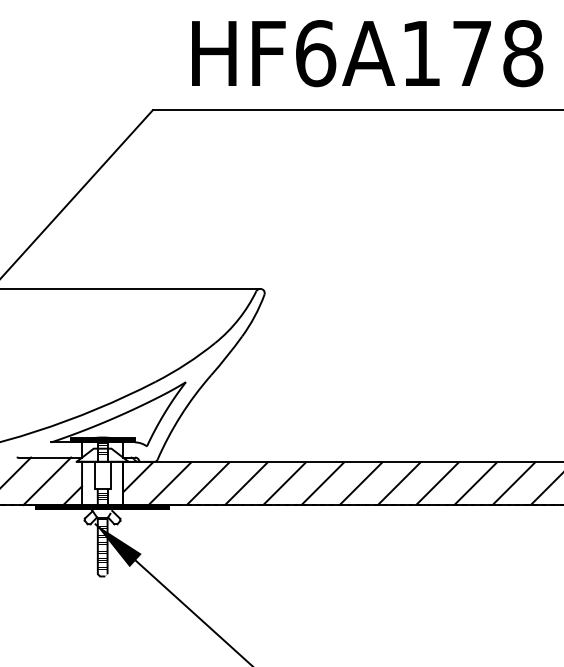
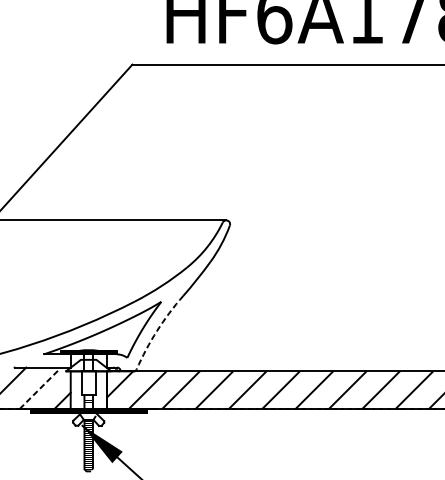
arc: (181, 415) -> (157, 330), solid -> dashed
line: (47, 481) -> (40, 388), solid -> dashed

